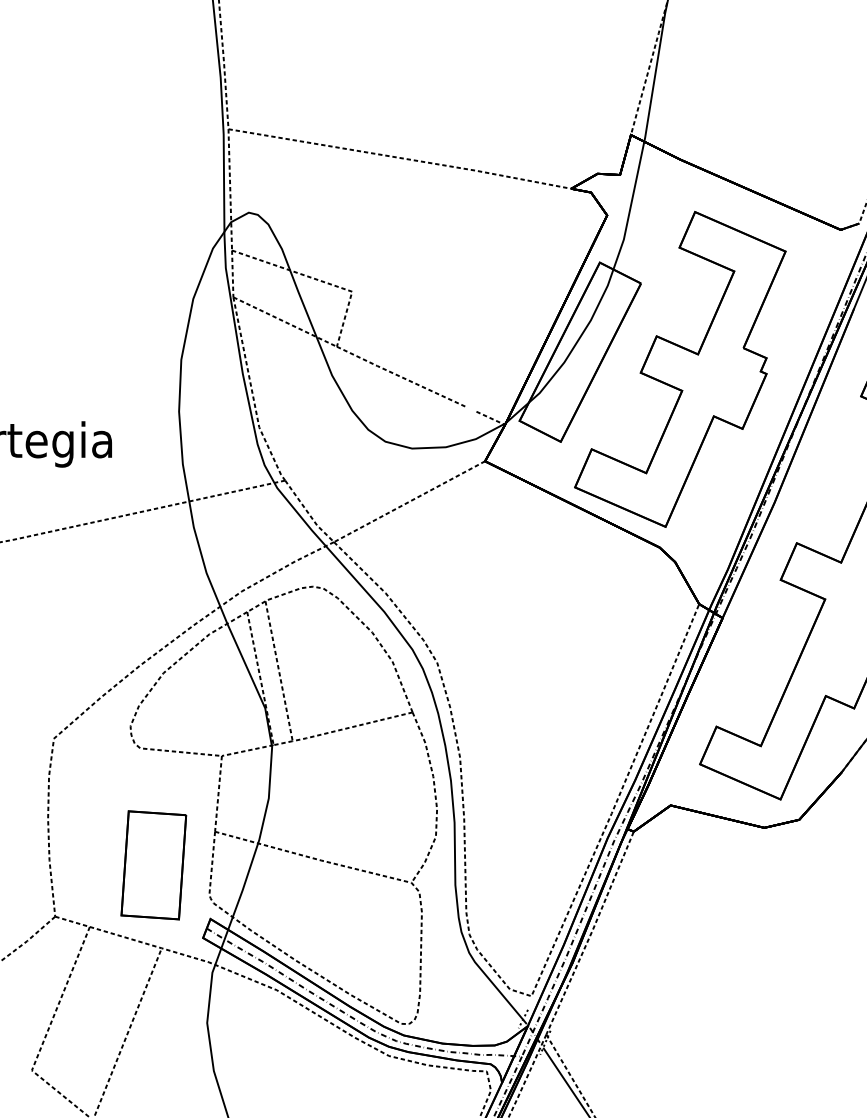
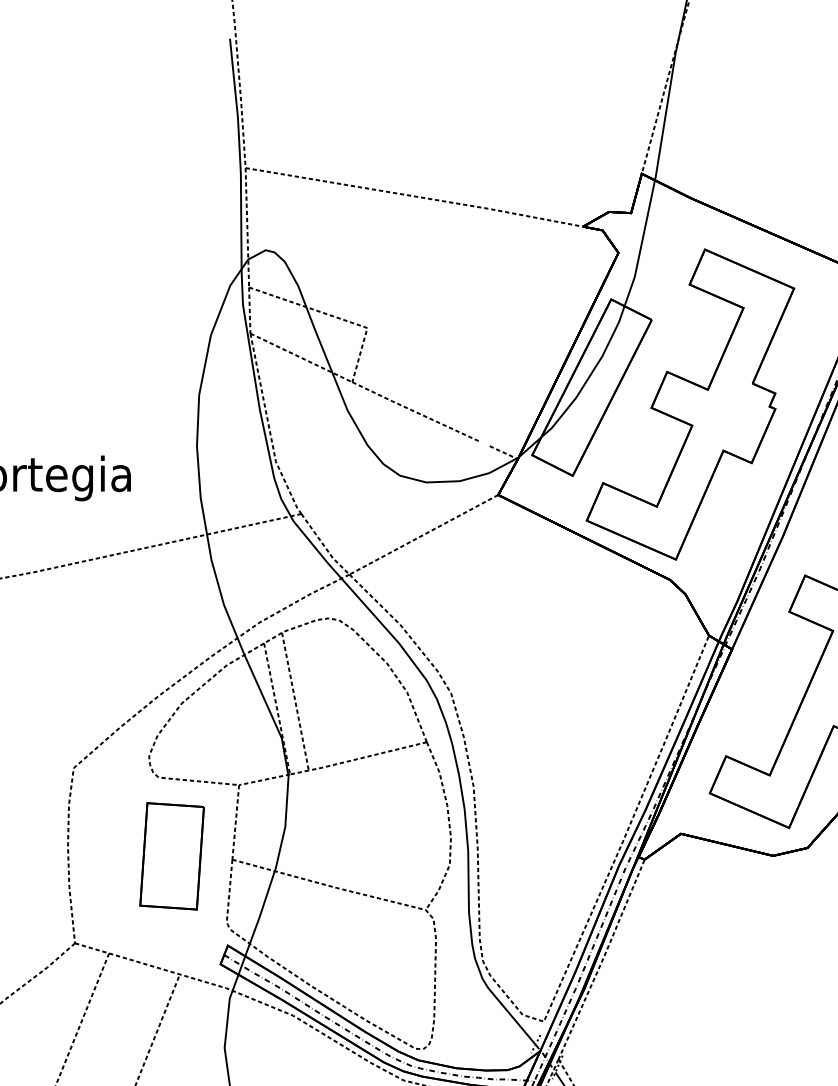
part: (153, 865) -> (171, 856), moved

